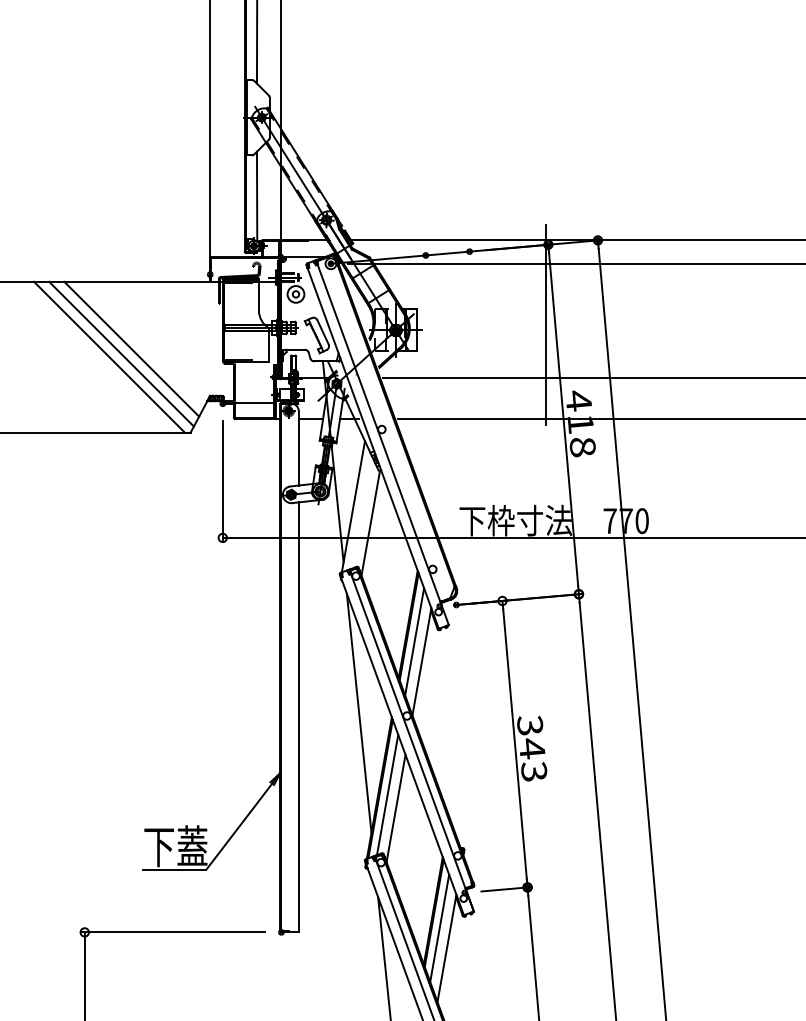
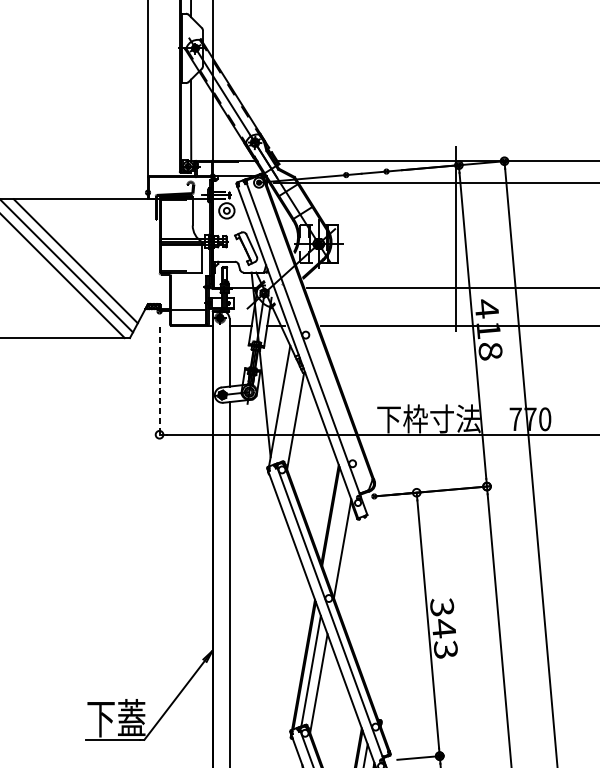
line: (222, 481) -> (159, 382), solid -> dashed
line: (414, 641) -> (335, 530), removed
line: (358, 712) -> (284, 595), removed

